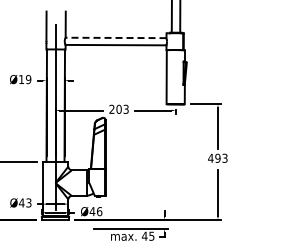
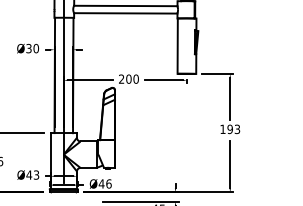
line: (115, 37) -> (125, 5), dashed -> solid
text: (25, 79) -> (33, 48), Ø19 -> Ø30
text: (125, 108) -> (135, 78), 203 -> 200
text: (210, 157) -> (222, 128), 493 -> 193

